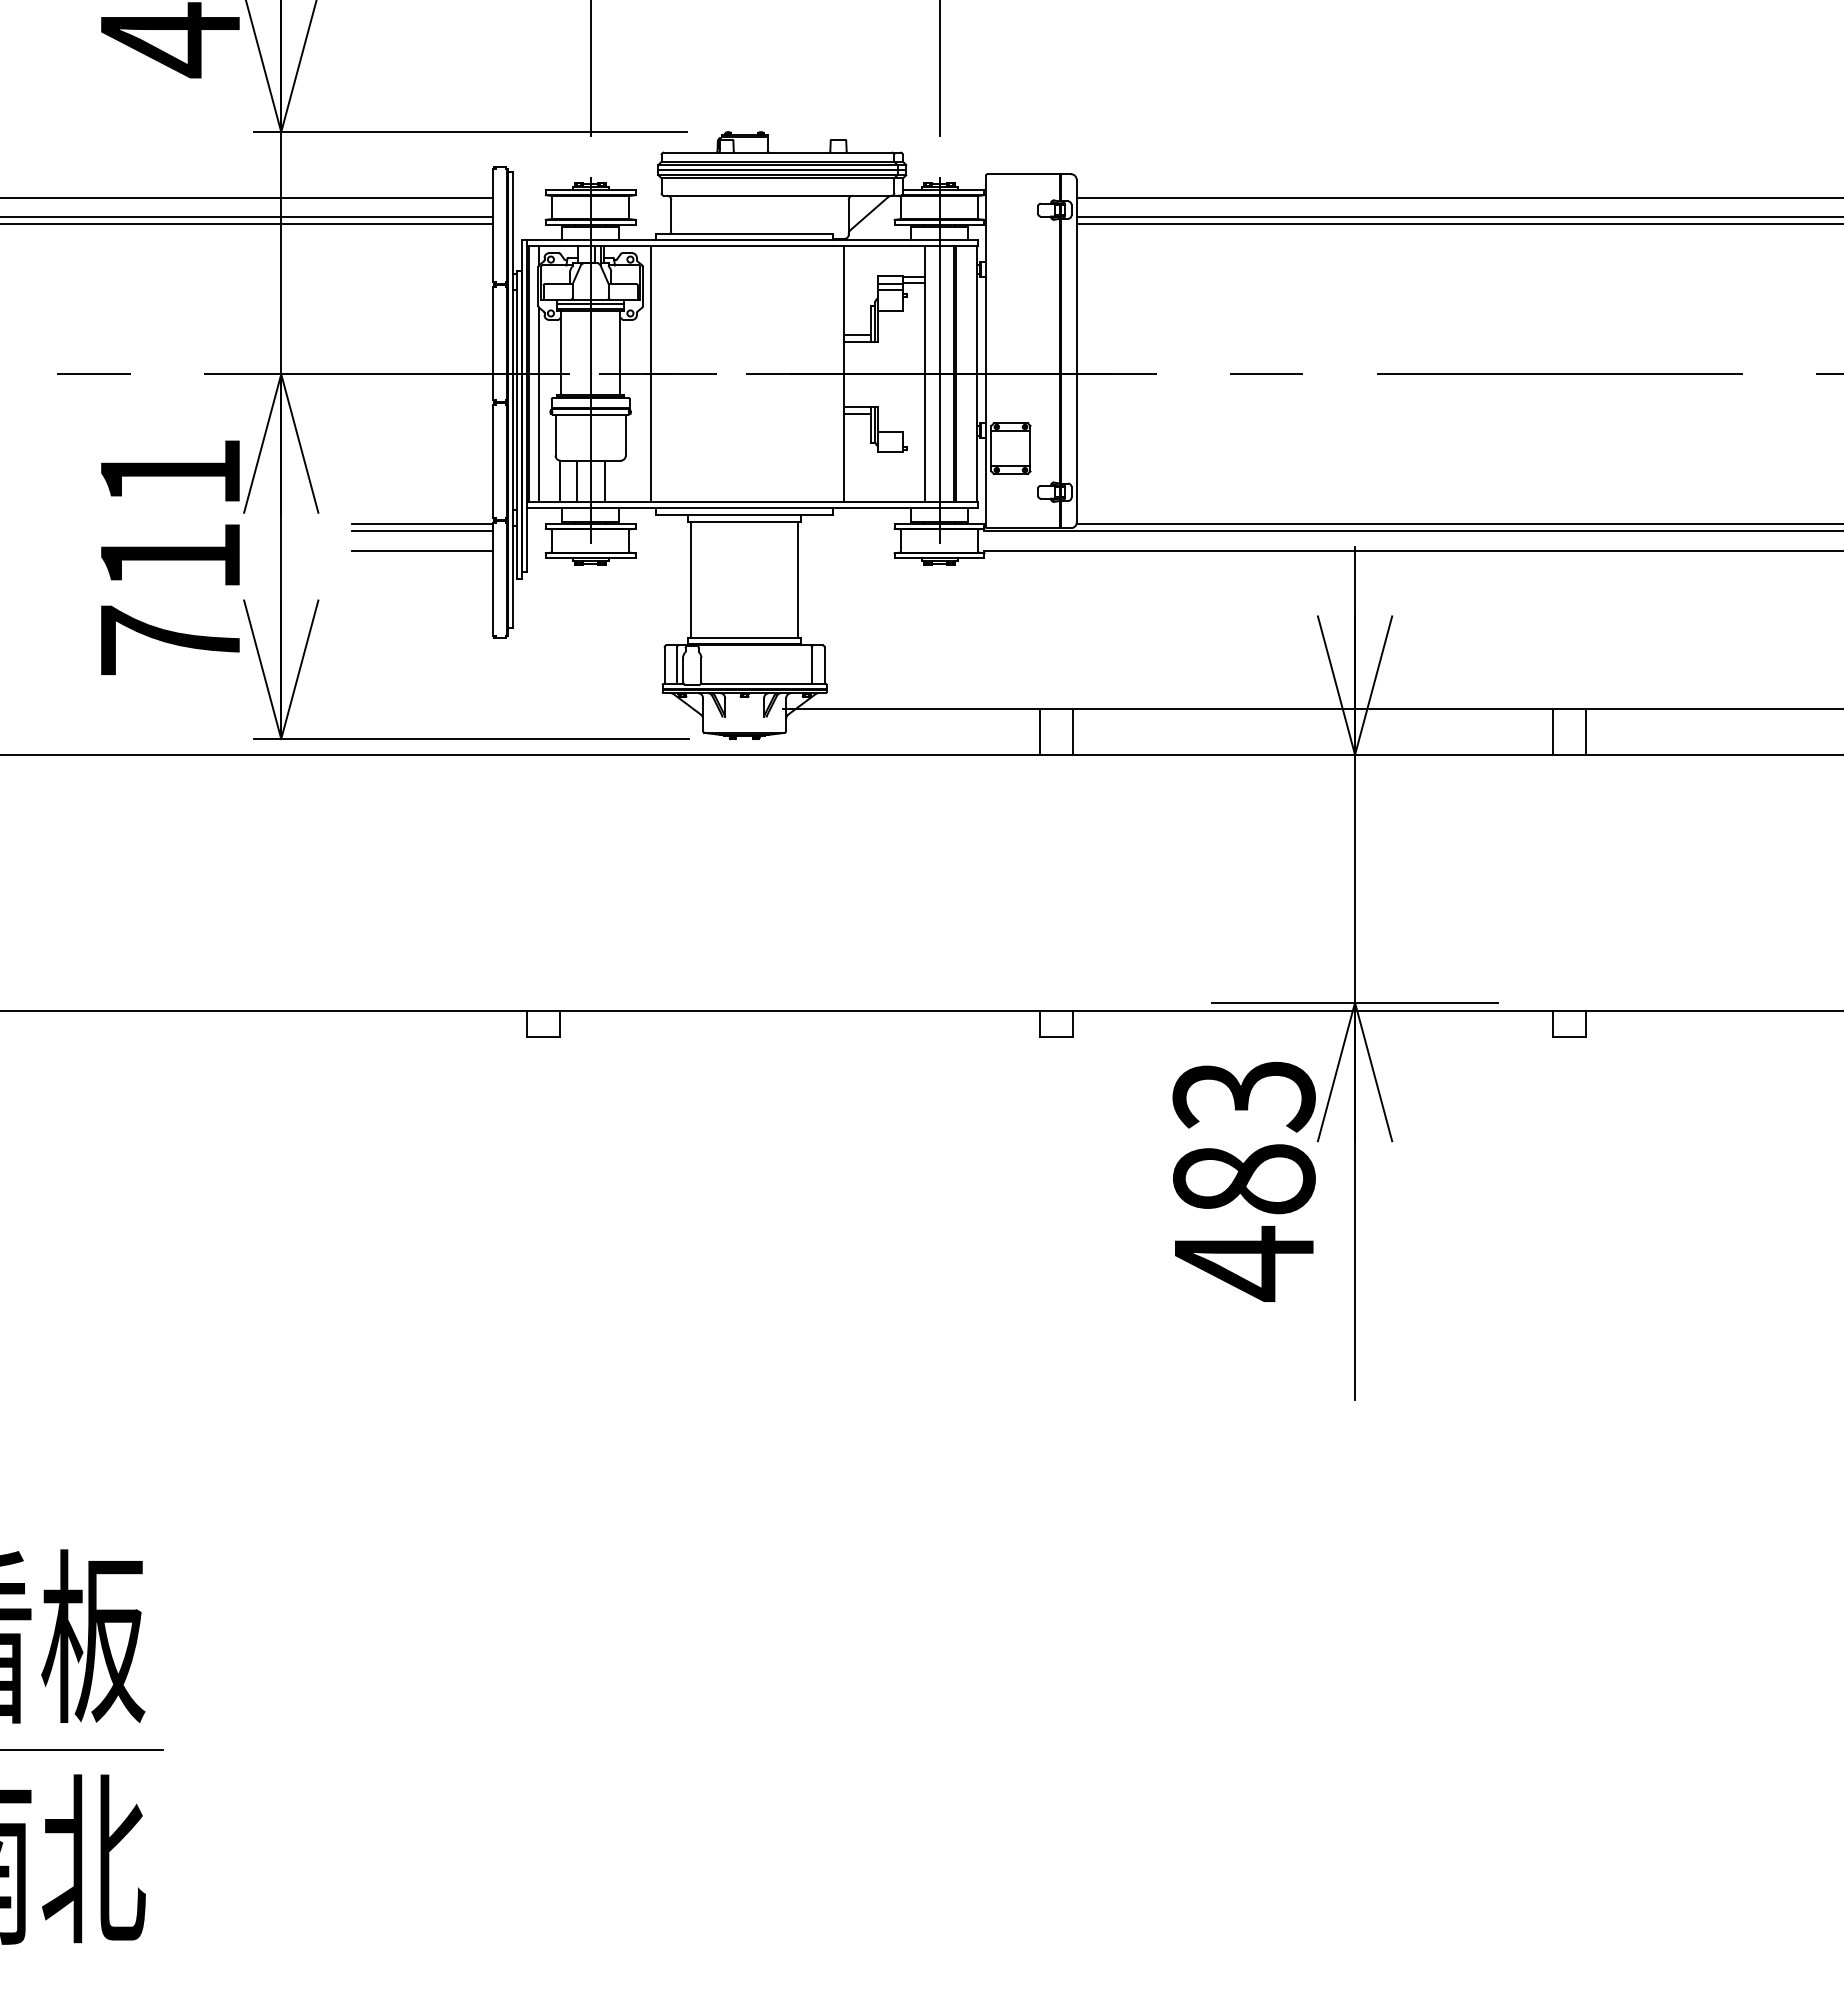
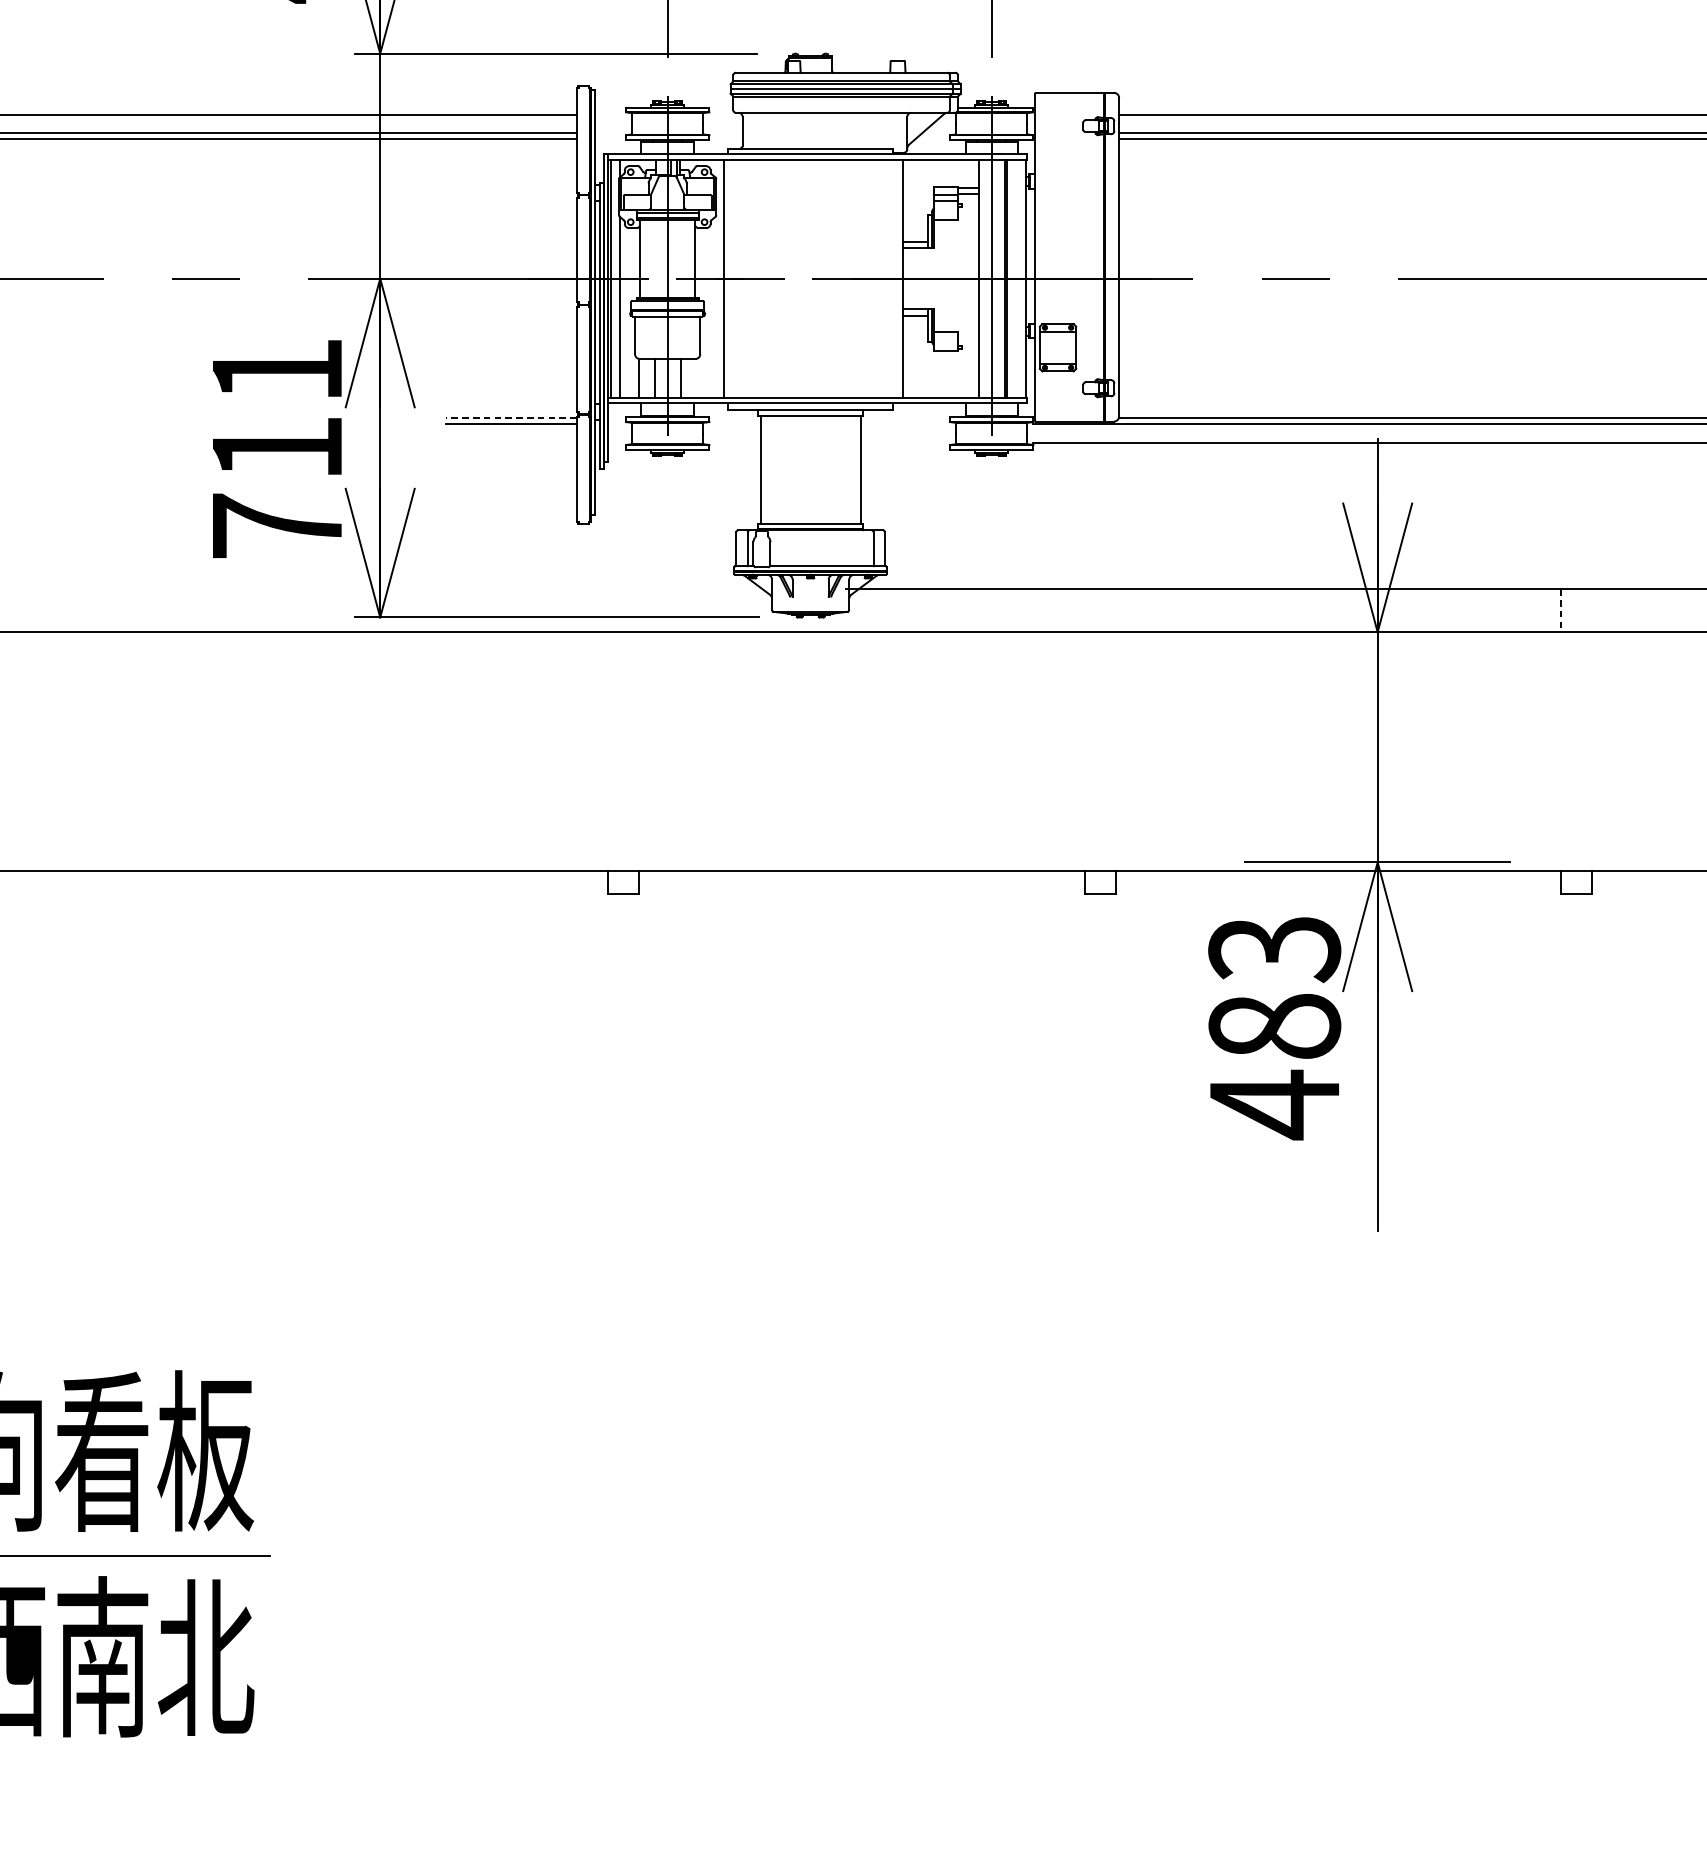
line: (421, 524) -> (510, 418), solid -> dashed
line: (421, 550) -> (510, 442), removed
line: (1039, 731) -> (1084, 610), removed
line: (1073, 731) -> (1116, 610), removed
line: (1586, 731) -> (1592, 610), removed
line: (1552, 732) -> (1561, 611), solid -> dashed

